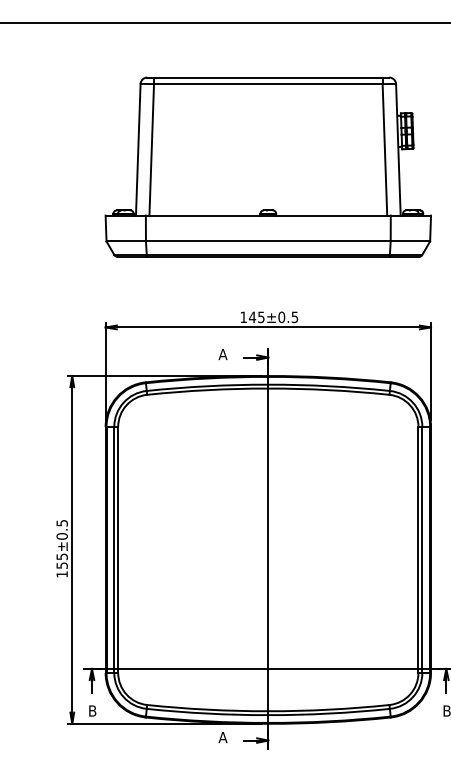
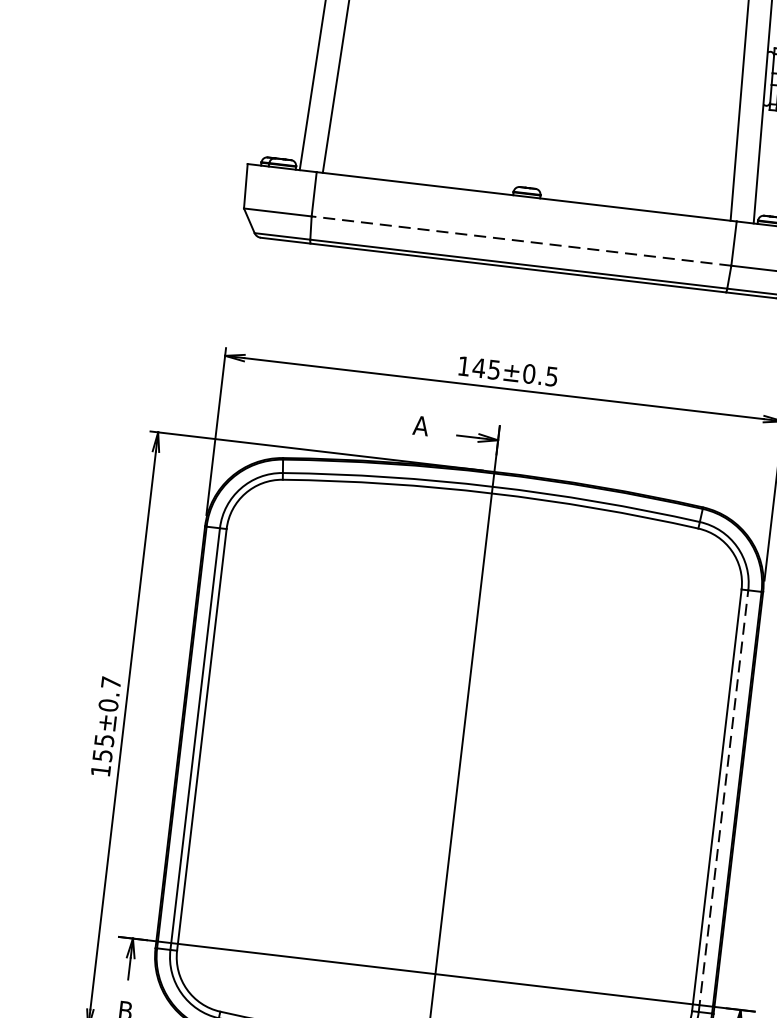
line: (267, 241) -> (520, 241), solid -> dashed
text: (61, 523) -> (109, 683), 155±0.5 -> 155±0.7
line: (422, 549) -> (723, 800), solid -> dashed

